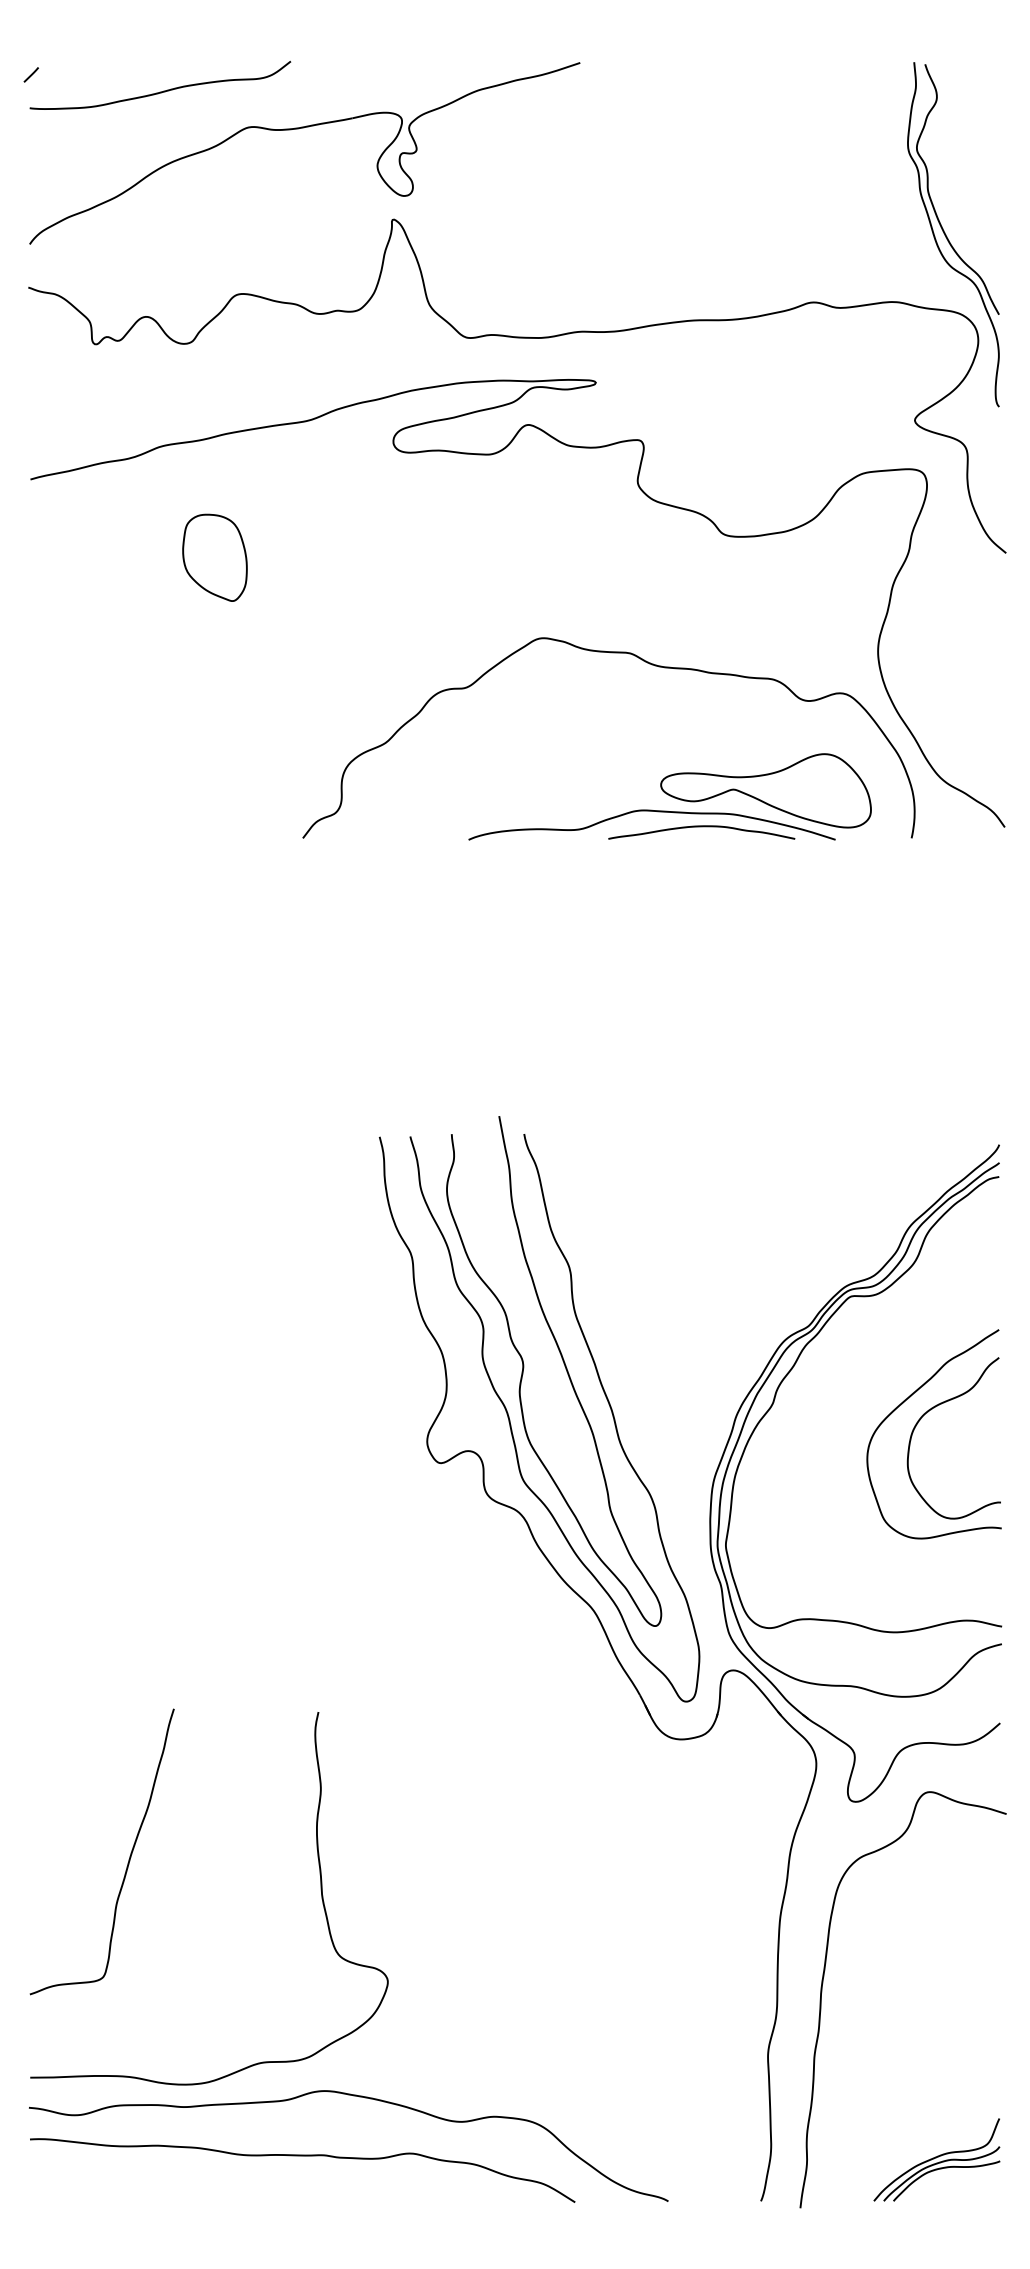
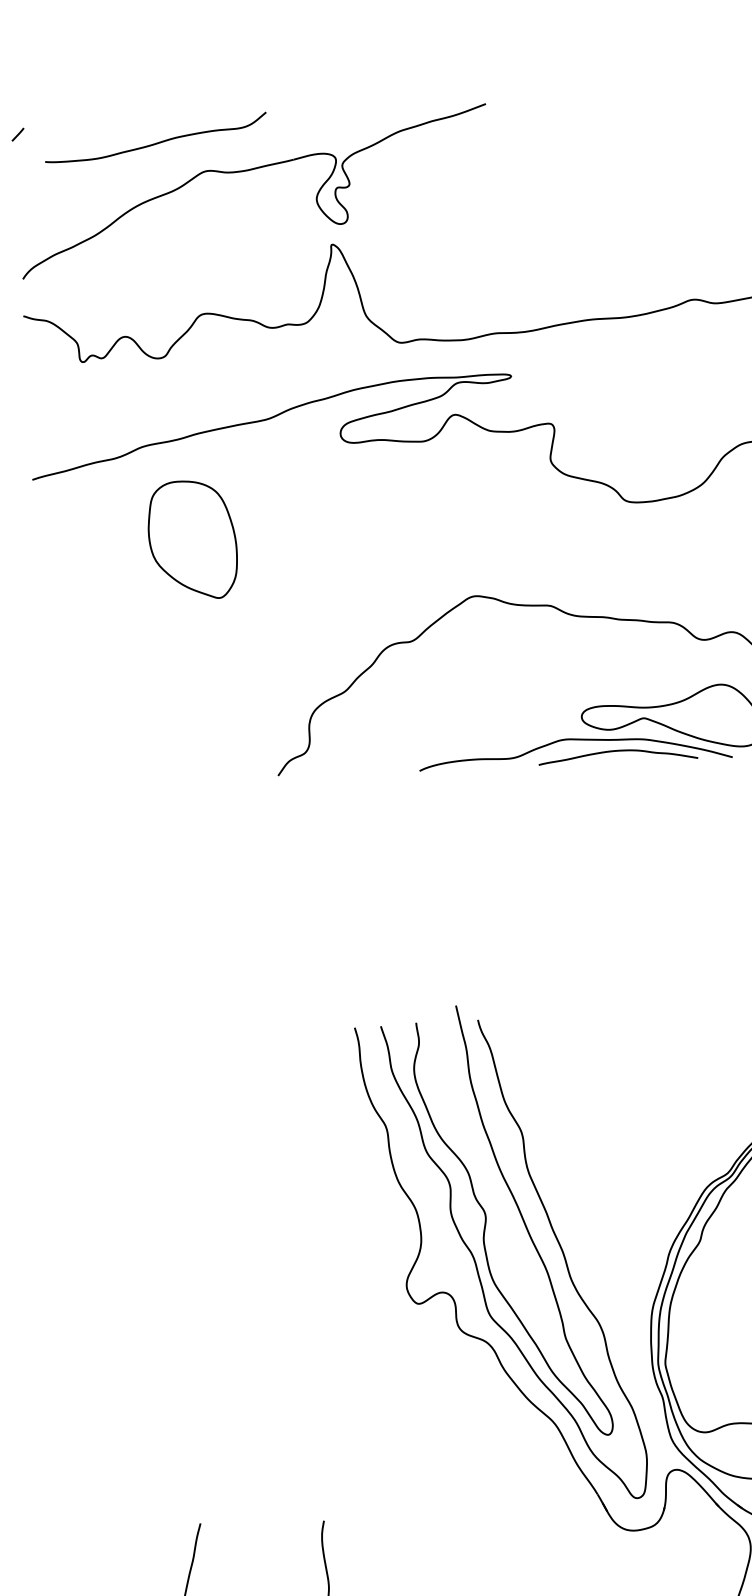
curve: (163, 90) -> (158, 141), moved
part: (214, 557) -> (192, 539), size x1.6

